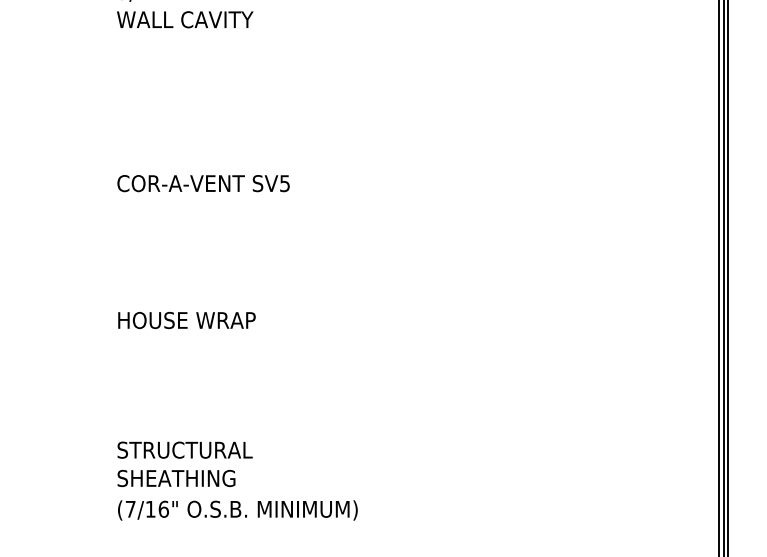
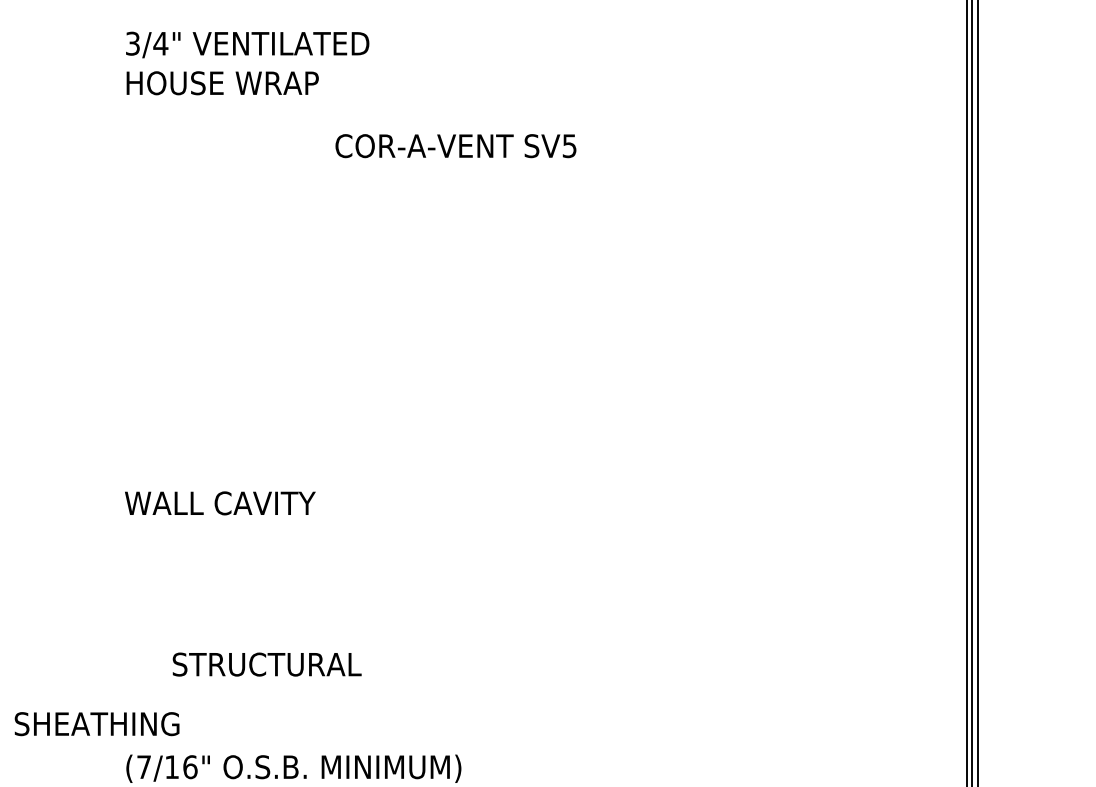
text: (186, 19) -> (221, 83), WALL CAVITY -> HOUSE WRAP
text: (203, 183) -> (455, 146), moved
text: (186, 320) -> (221, 503), HOUSE WRAP -> WALL CAVITY
text: (184, 450) -> (266, 664), moved
text: (176, 478) -> (96, 724), moved

